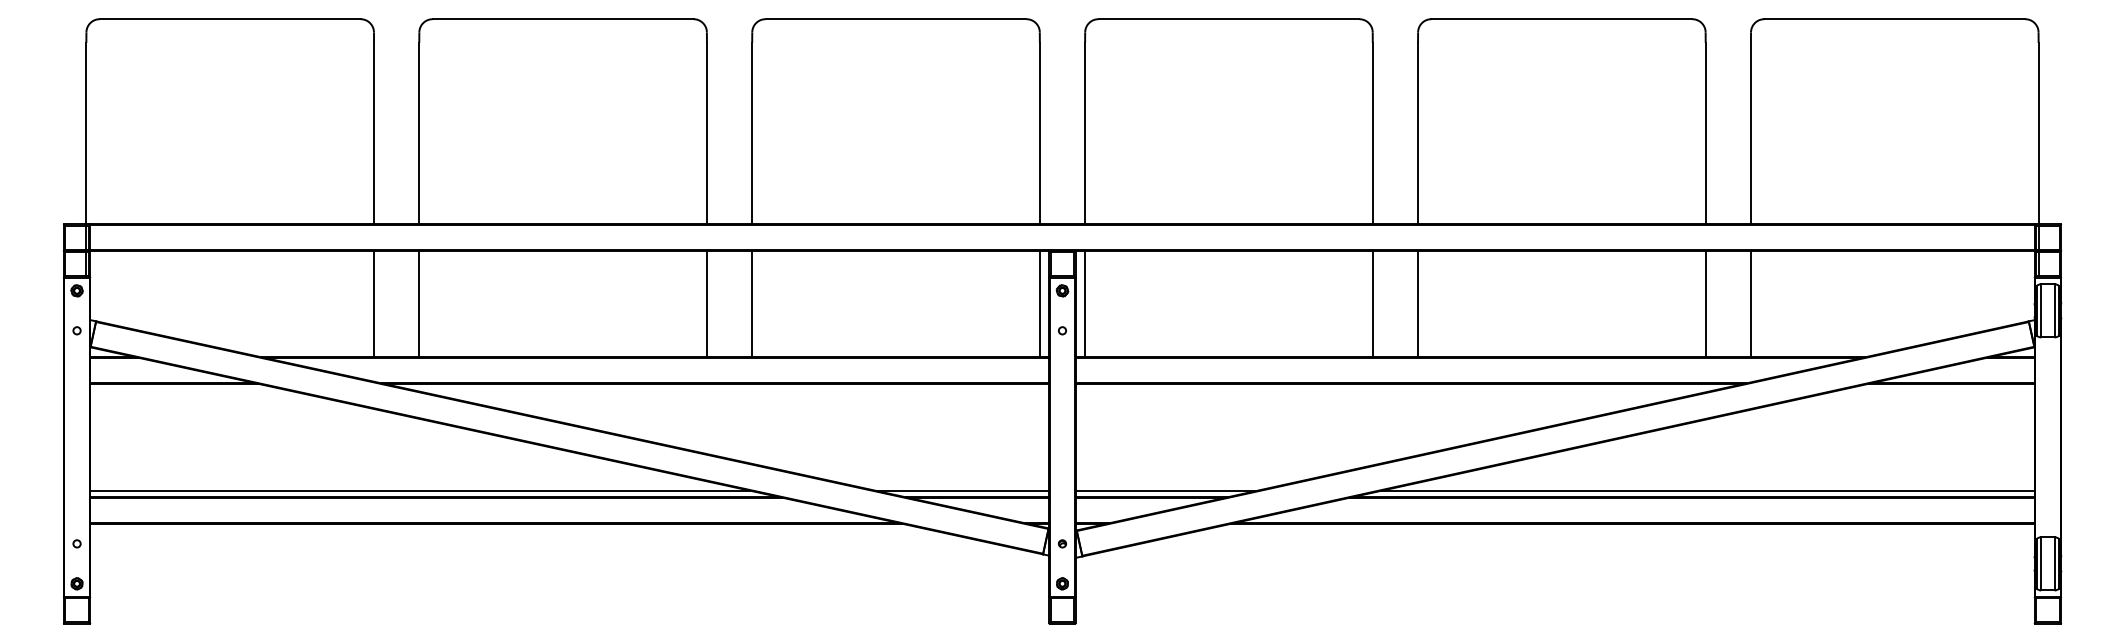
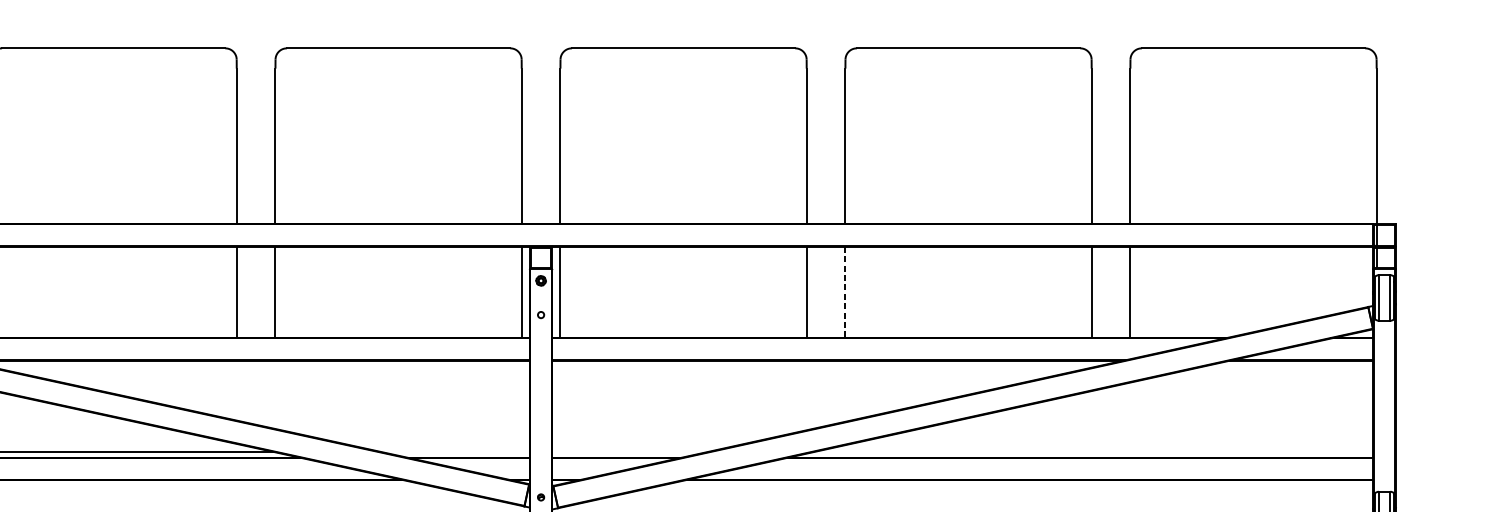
line: (1418, 304) -> (845, 292), solid -> dashed
line: (962, 490) -> (455, 451), removed
line: (1166, 490) -> (630, 451), removed
line: (1708, 490) -> (1094, 451), removed

